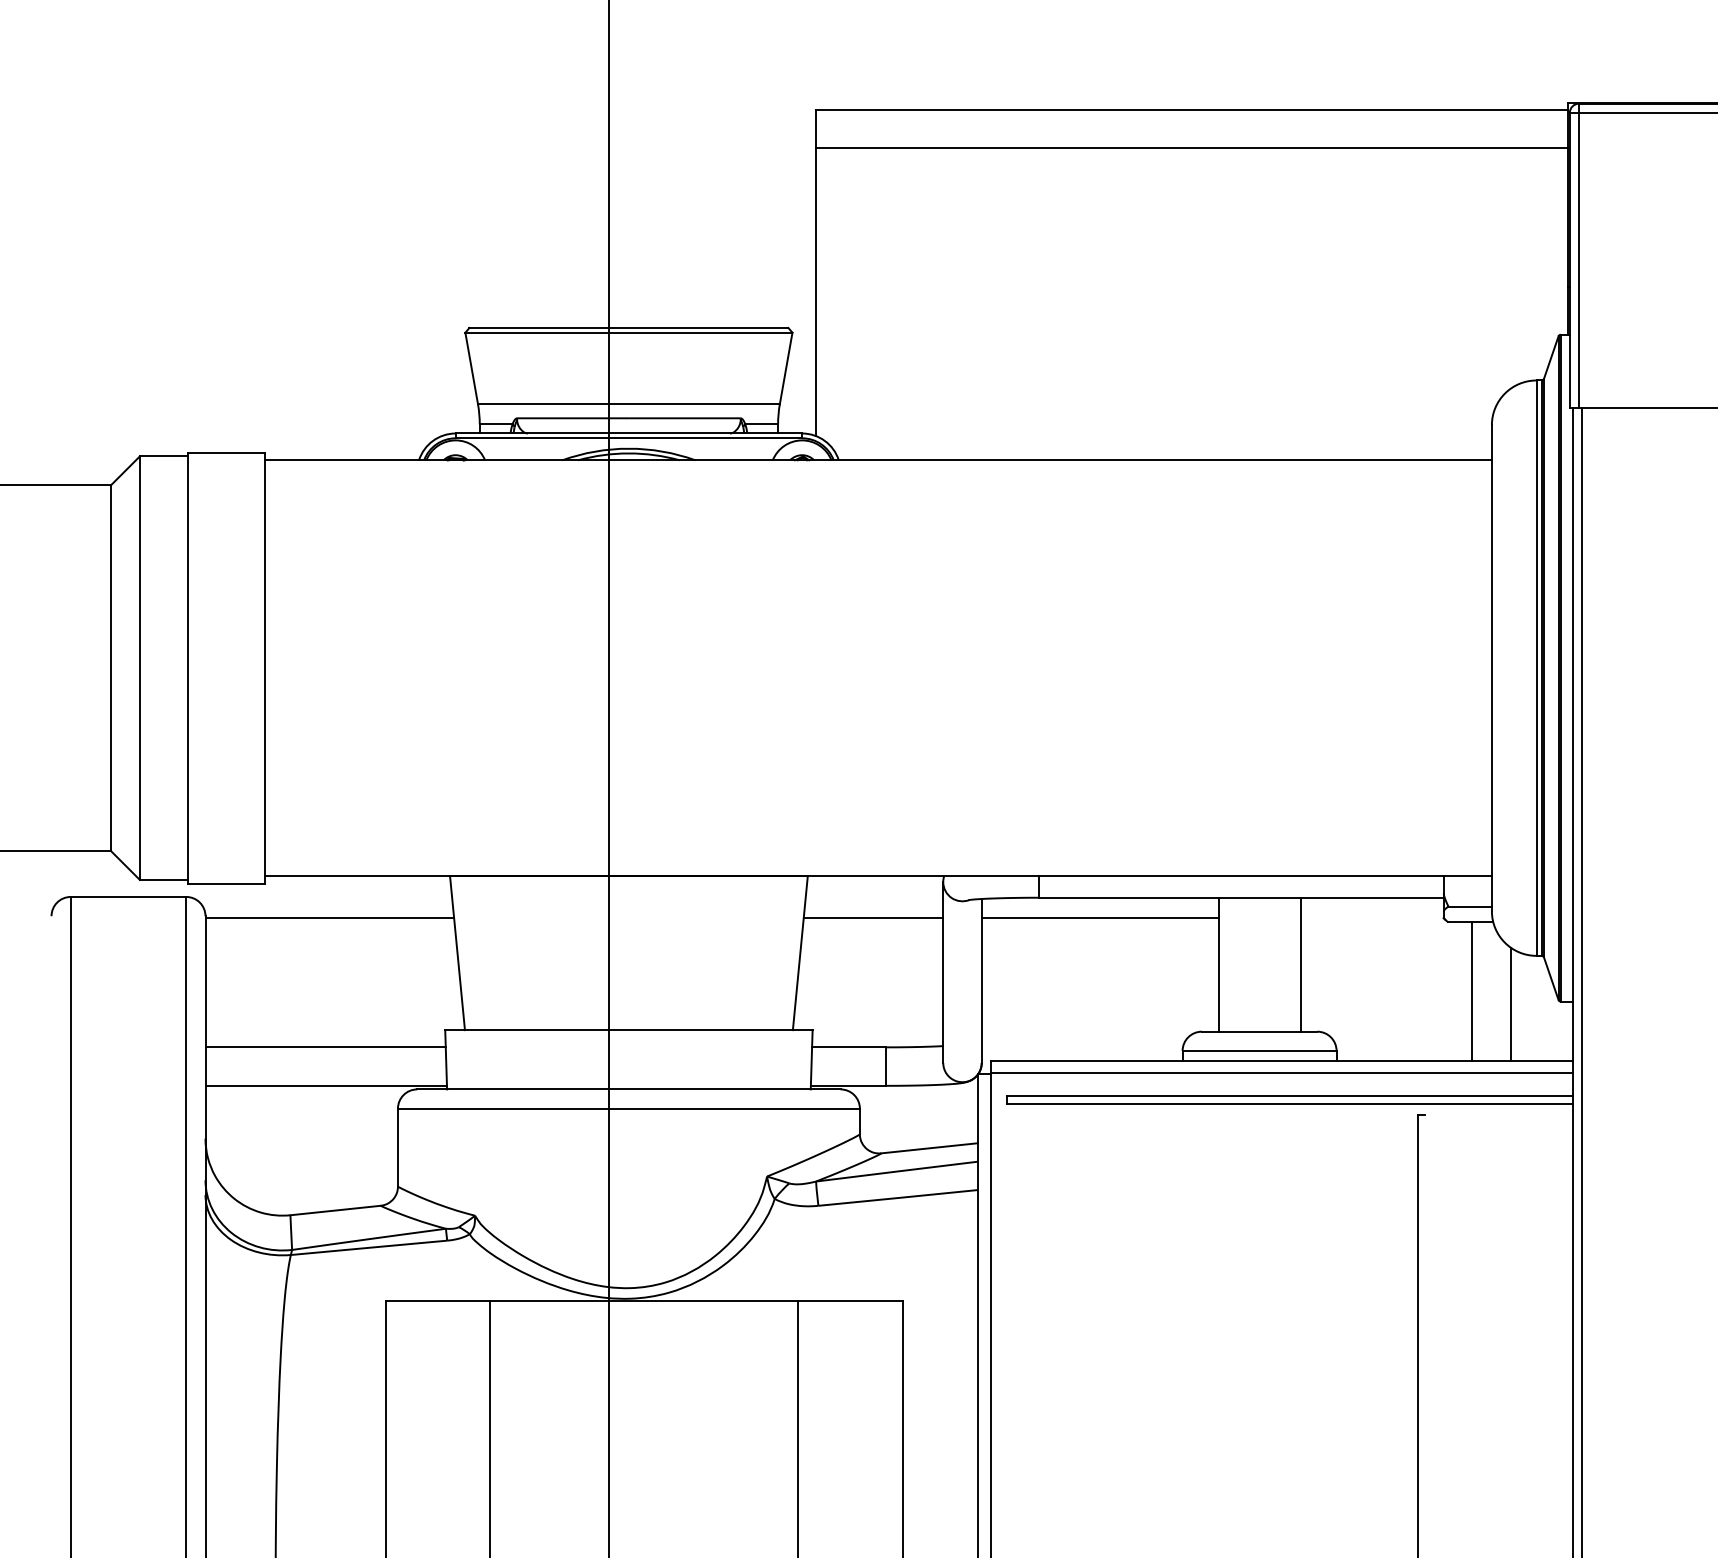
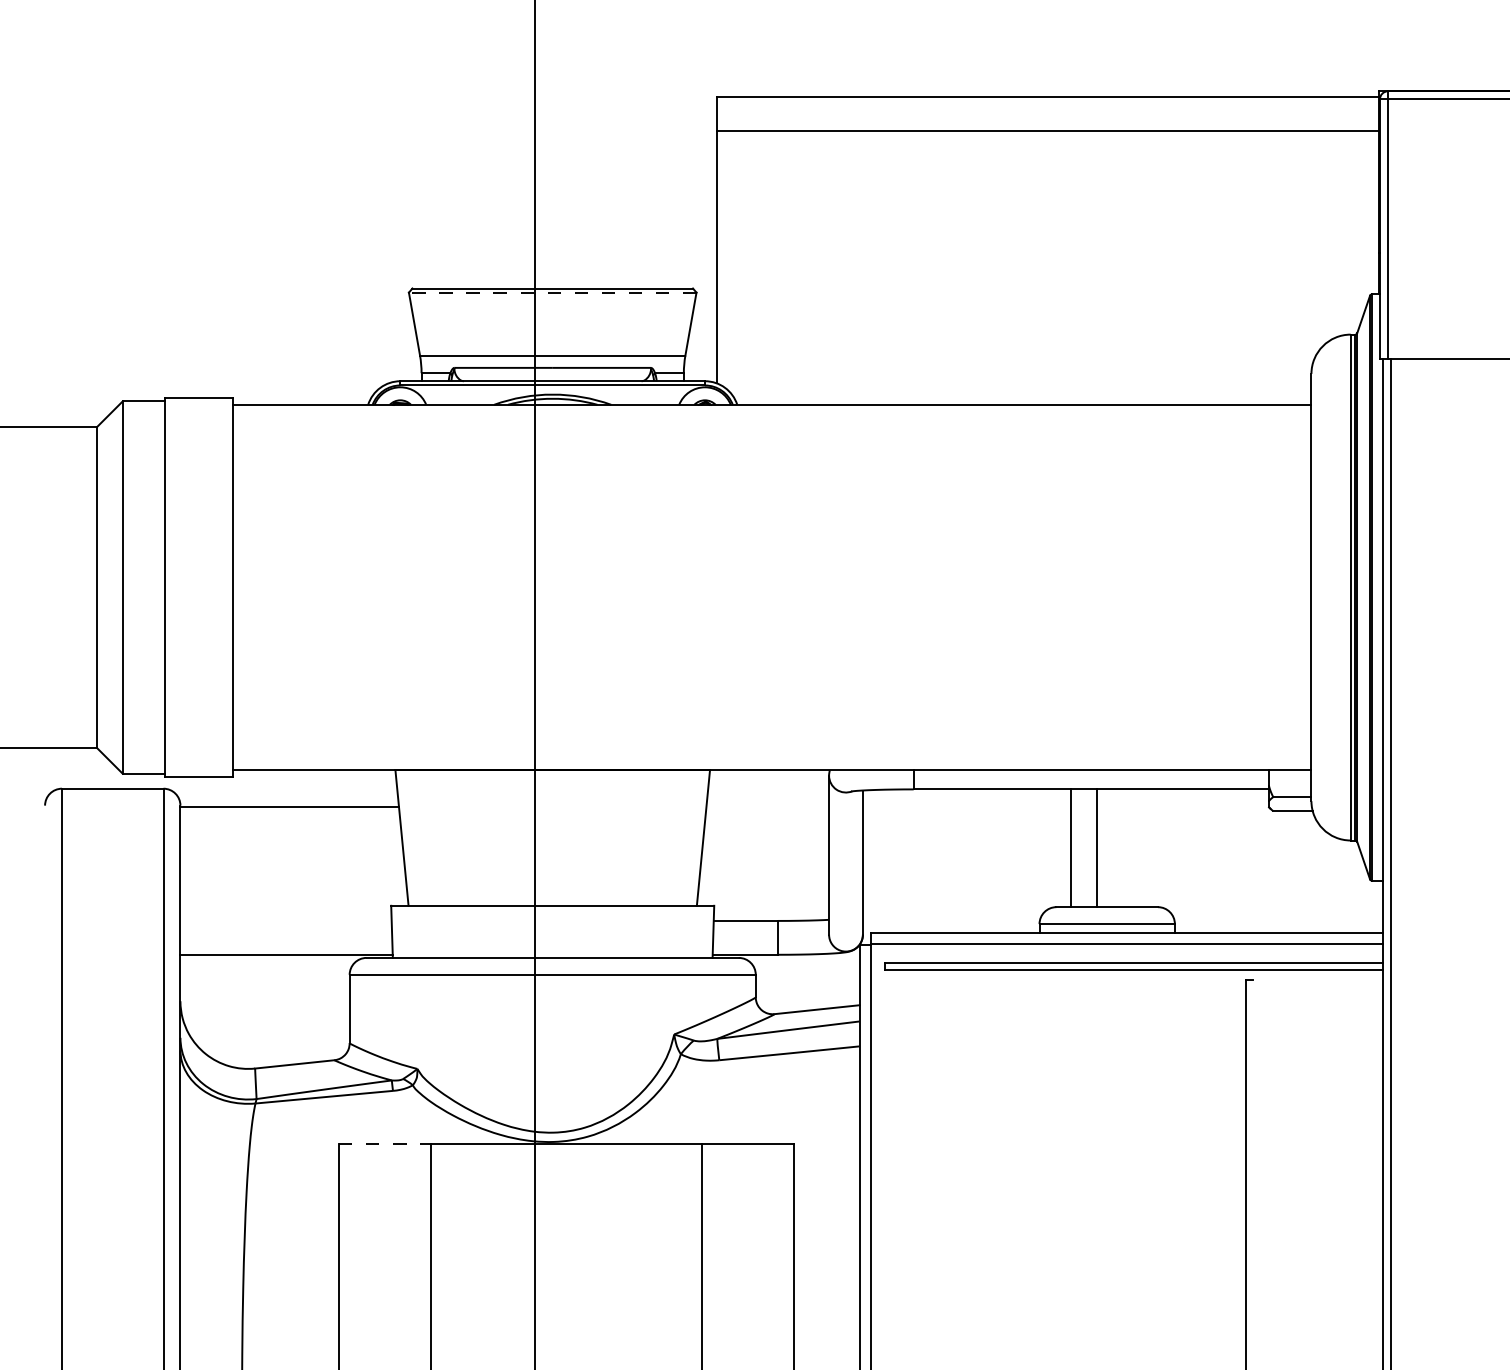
line: (628, 332) -> (552, 292), solid -> dashed
line: (873, 917) -> (767, 806), removed
line: (1099, 917) -> (966, 806), removed
line: (1300, 964) -> (1096, 848), moved
line: (1472, 991) -> (1294, 871), removed
line: (1510, 1003) -> (1327, 882), removed
line: (325, 1047) -> (285, 921), removed
line: (438, 1301) -> (385, 1144), solid -> dashed

